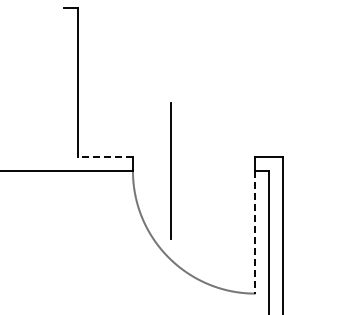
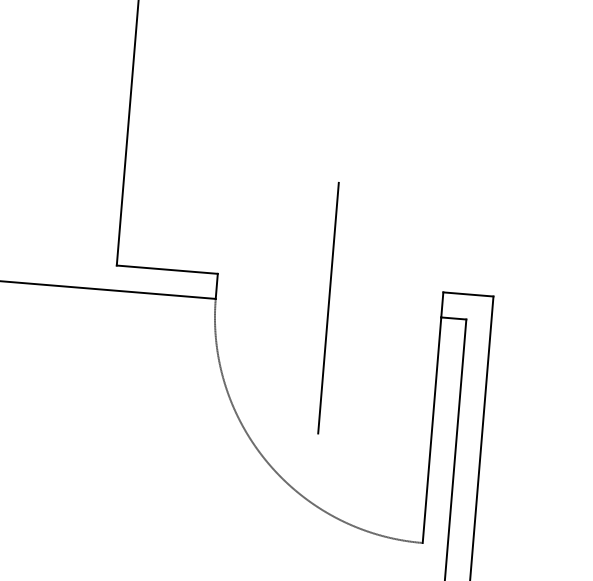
line: (105, 157) -> (167, 269), dashed -> solid
line: (170, 170) -> (327, 306), moved
line: (255, 232) -> (432, 430), dashed -> solid

